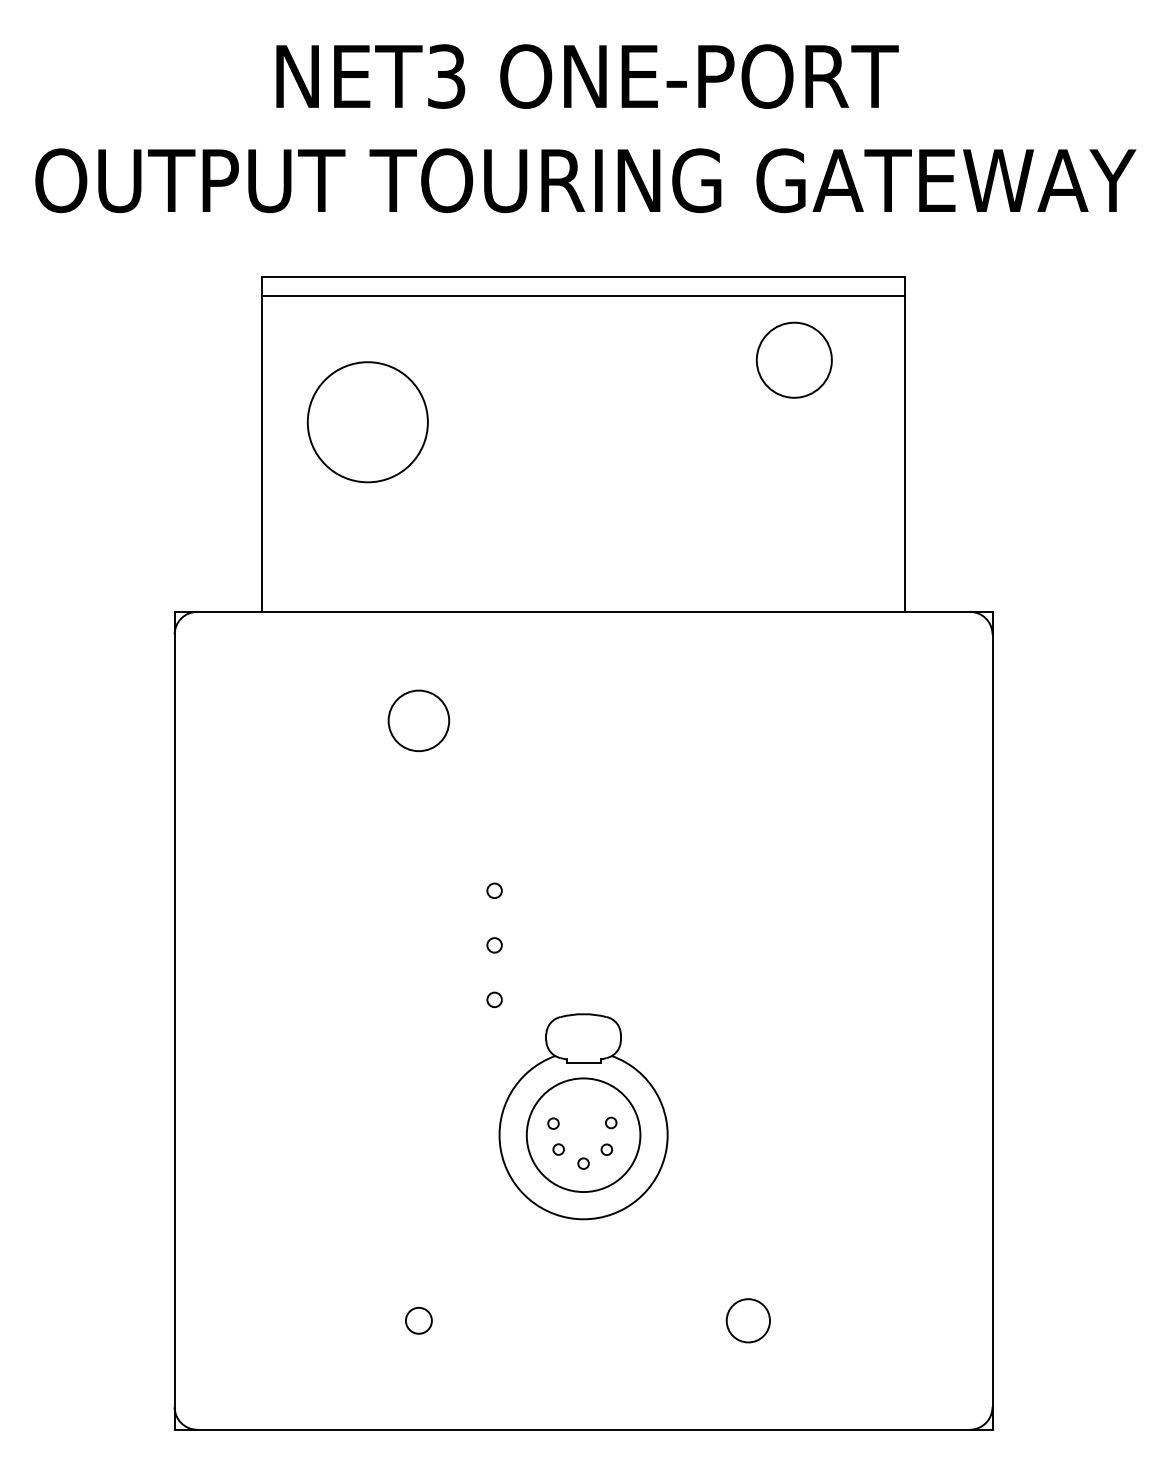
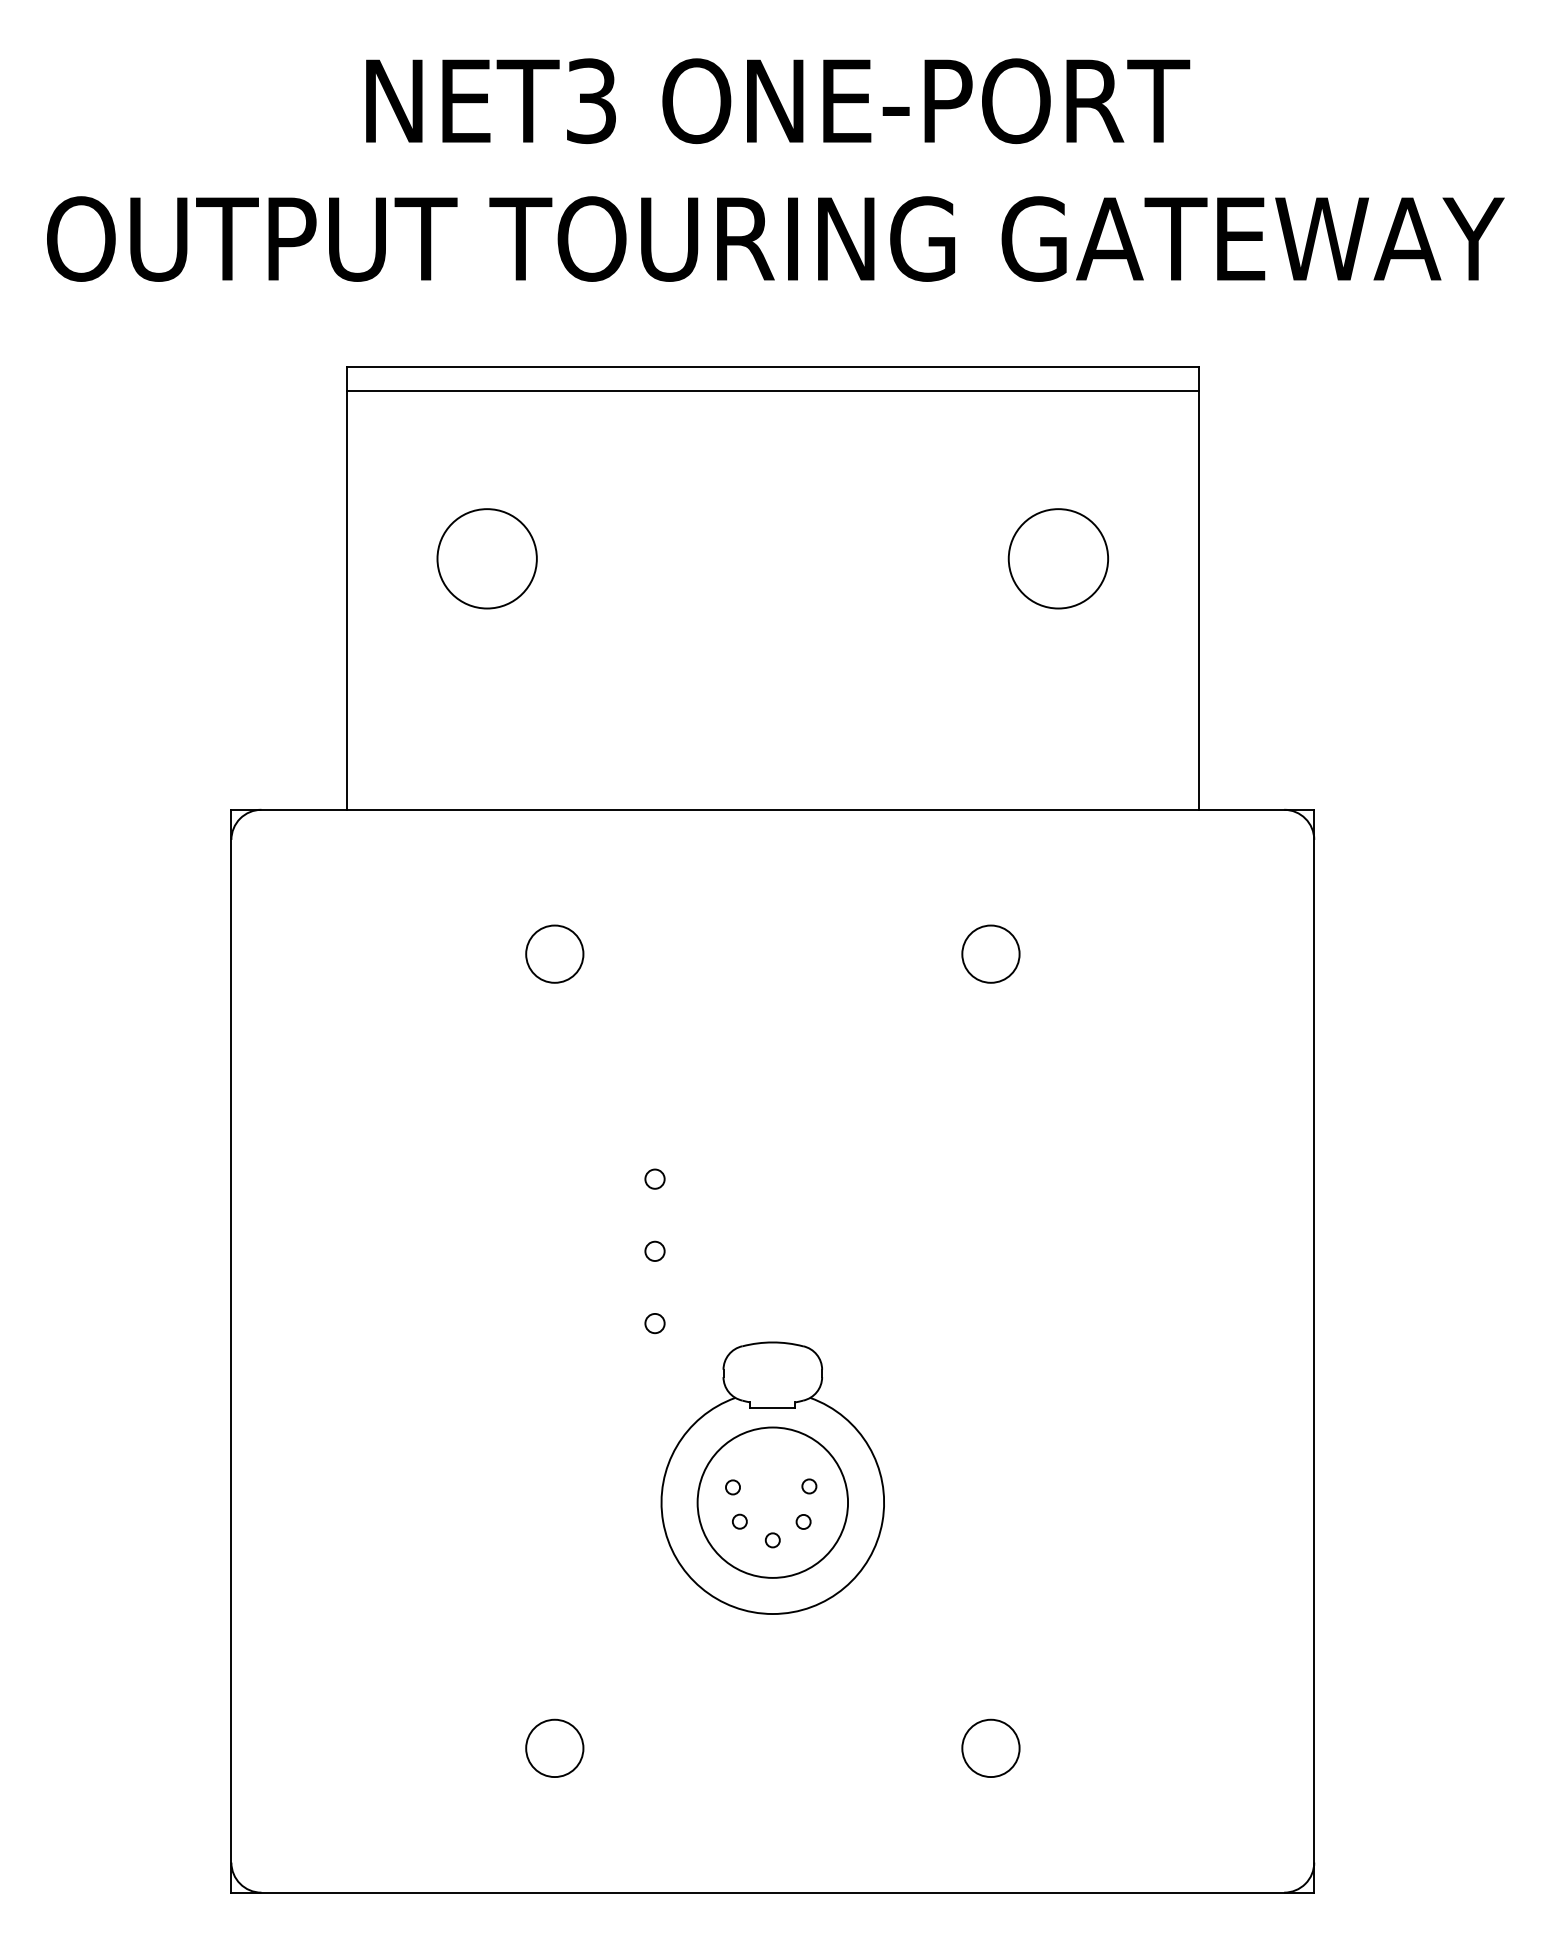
circle: (793, 359) -> (1057, 557), moved
circle: (367, 421) -> (486, 557), size x0.62
circle: (418, 720) -> (554, 953), size x0.71
circle: (747, 720) -> (989, 953), added
circle: (418, 1320) -> (554, 1747), size x1.67

